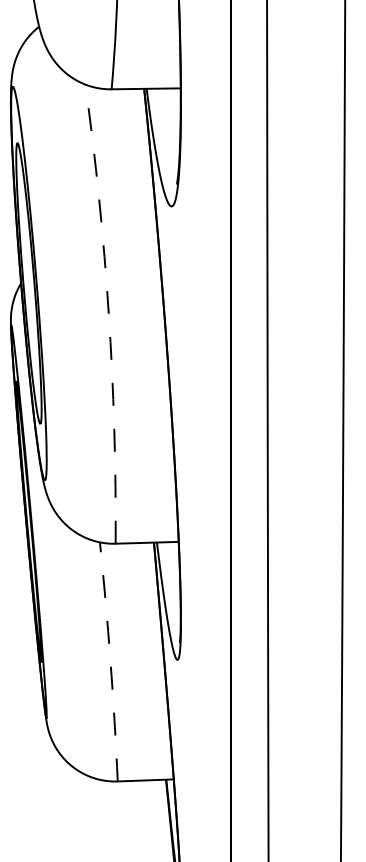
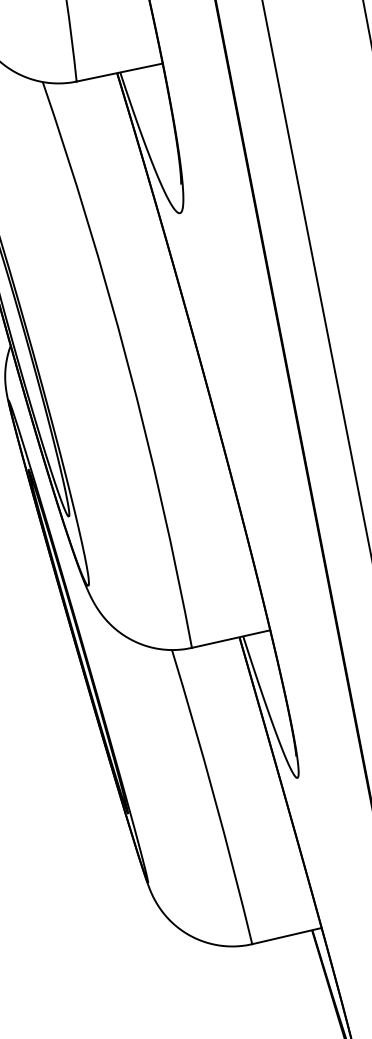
arc: (108, 313) -> (127, 362), dashed -> solid
arc: (110, 661) -> (214, 796), dashed -> solid

